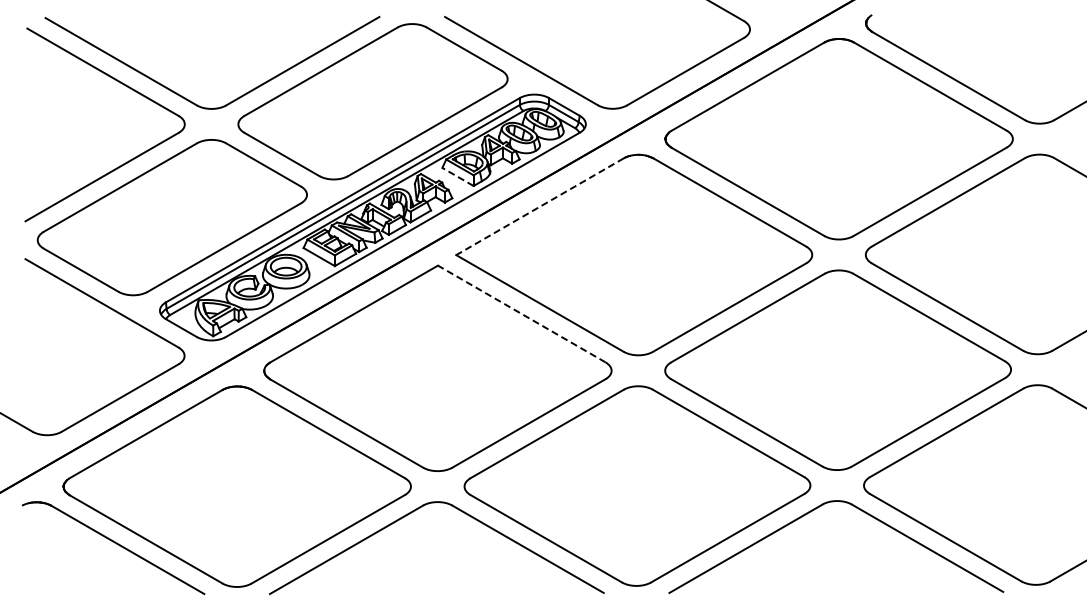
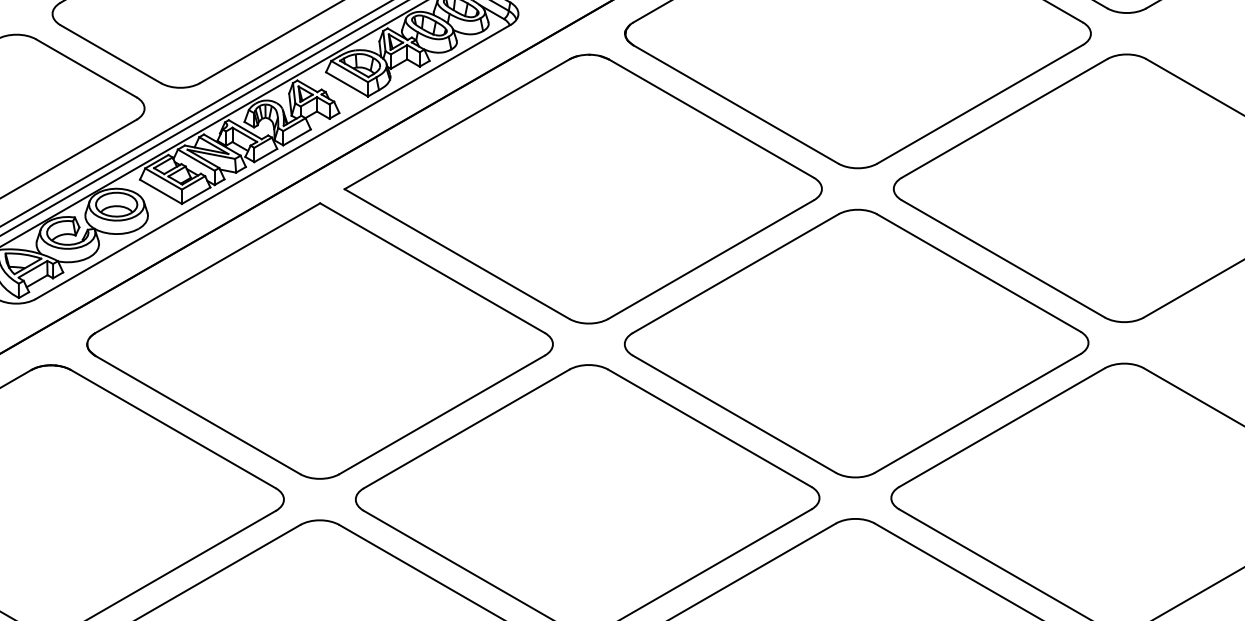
line: (457, 176) -> (346, 83), dashed -> solid
line: (540, 206) -> (457, 124), dashed -> solid
line: (521, 314) -> (432, 268), dashed -> solid

